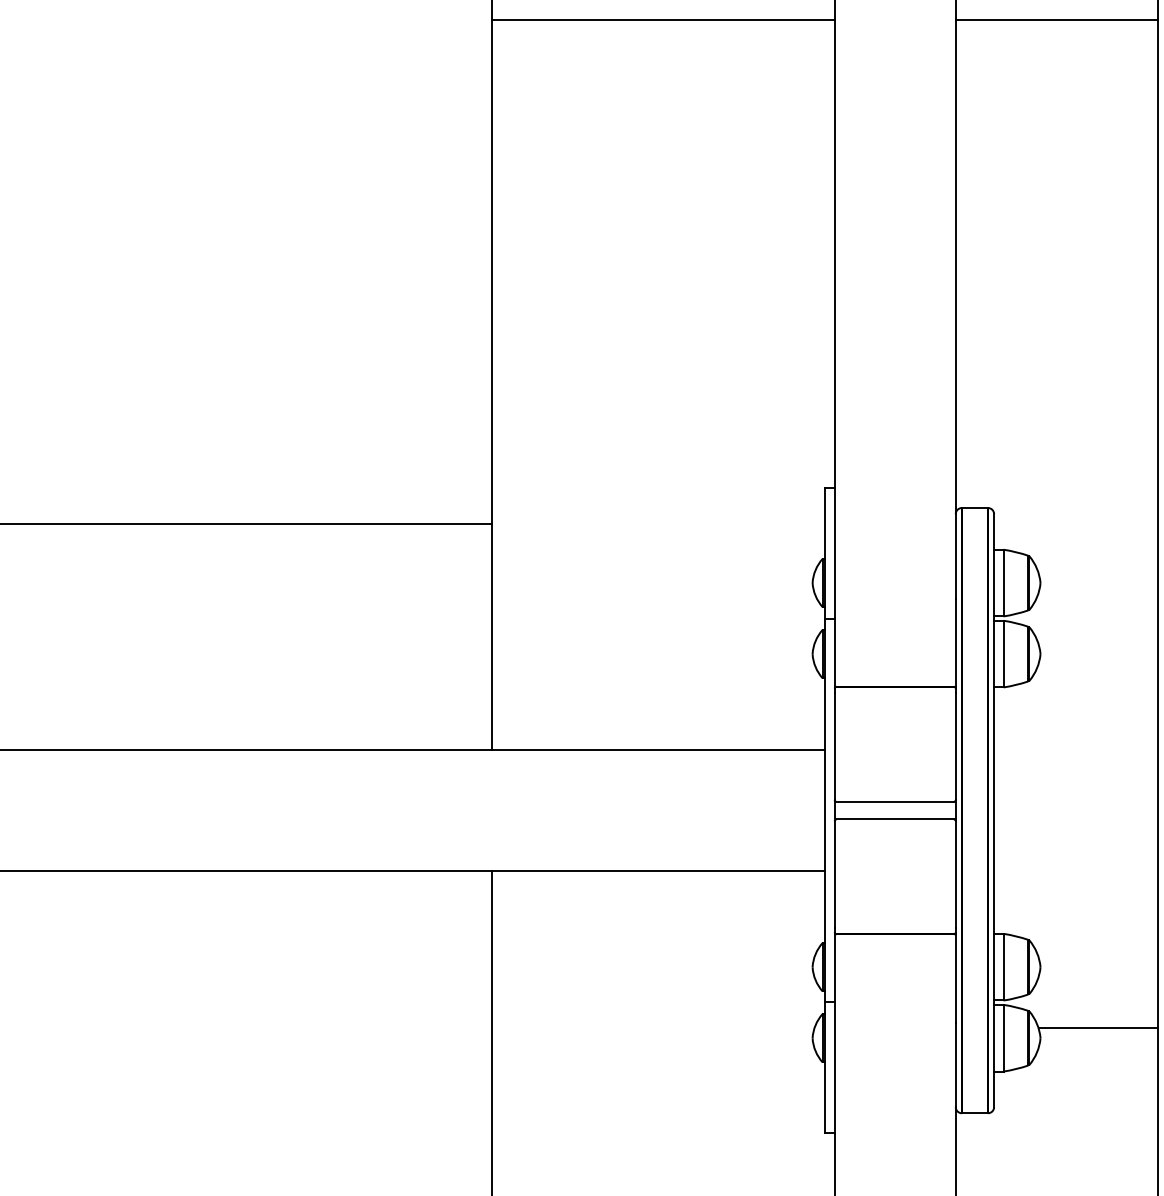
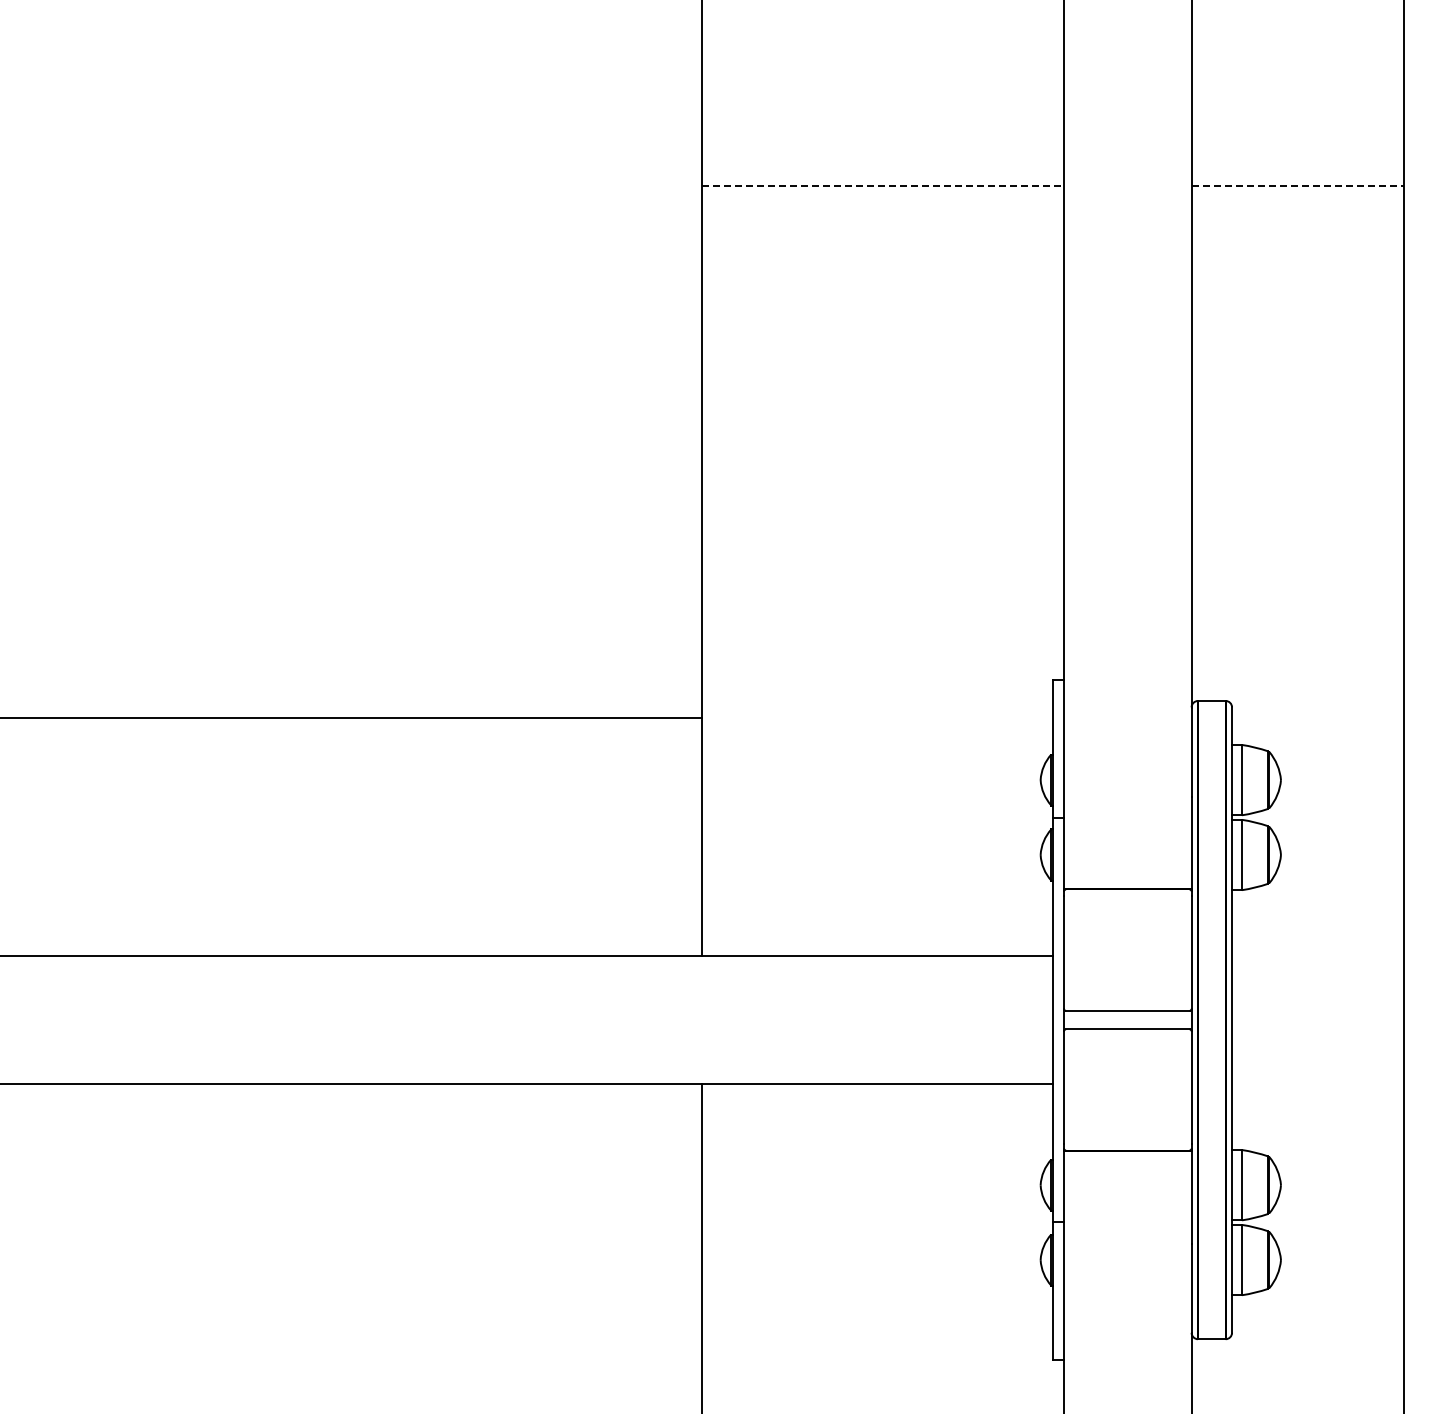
line: (663, 19) -> (883, 185), solid -> dashed
line: (1057, 19) -> (1298, 185), solid -> dashed
line: (1097, 1028) -> (1341, 1249), removed

